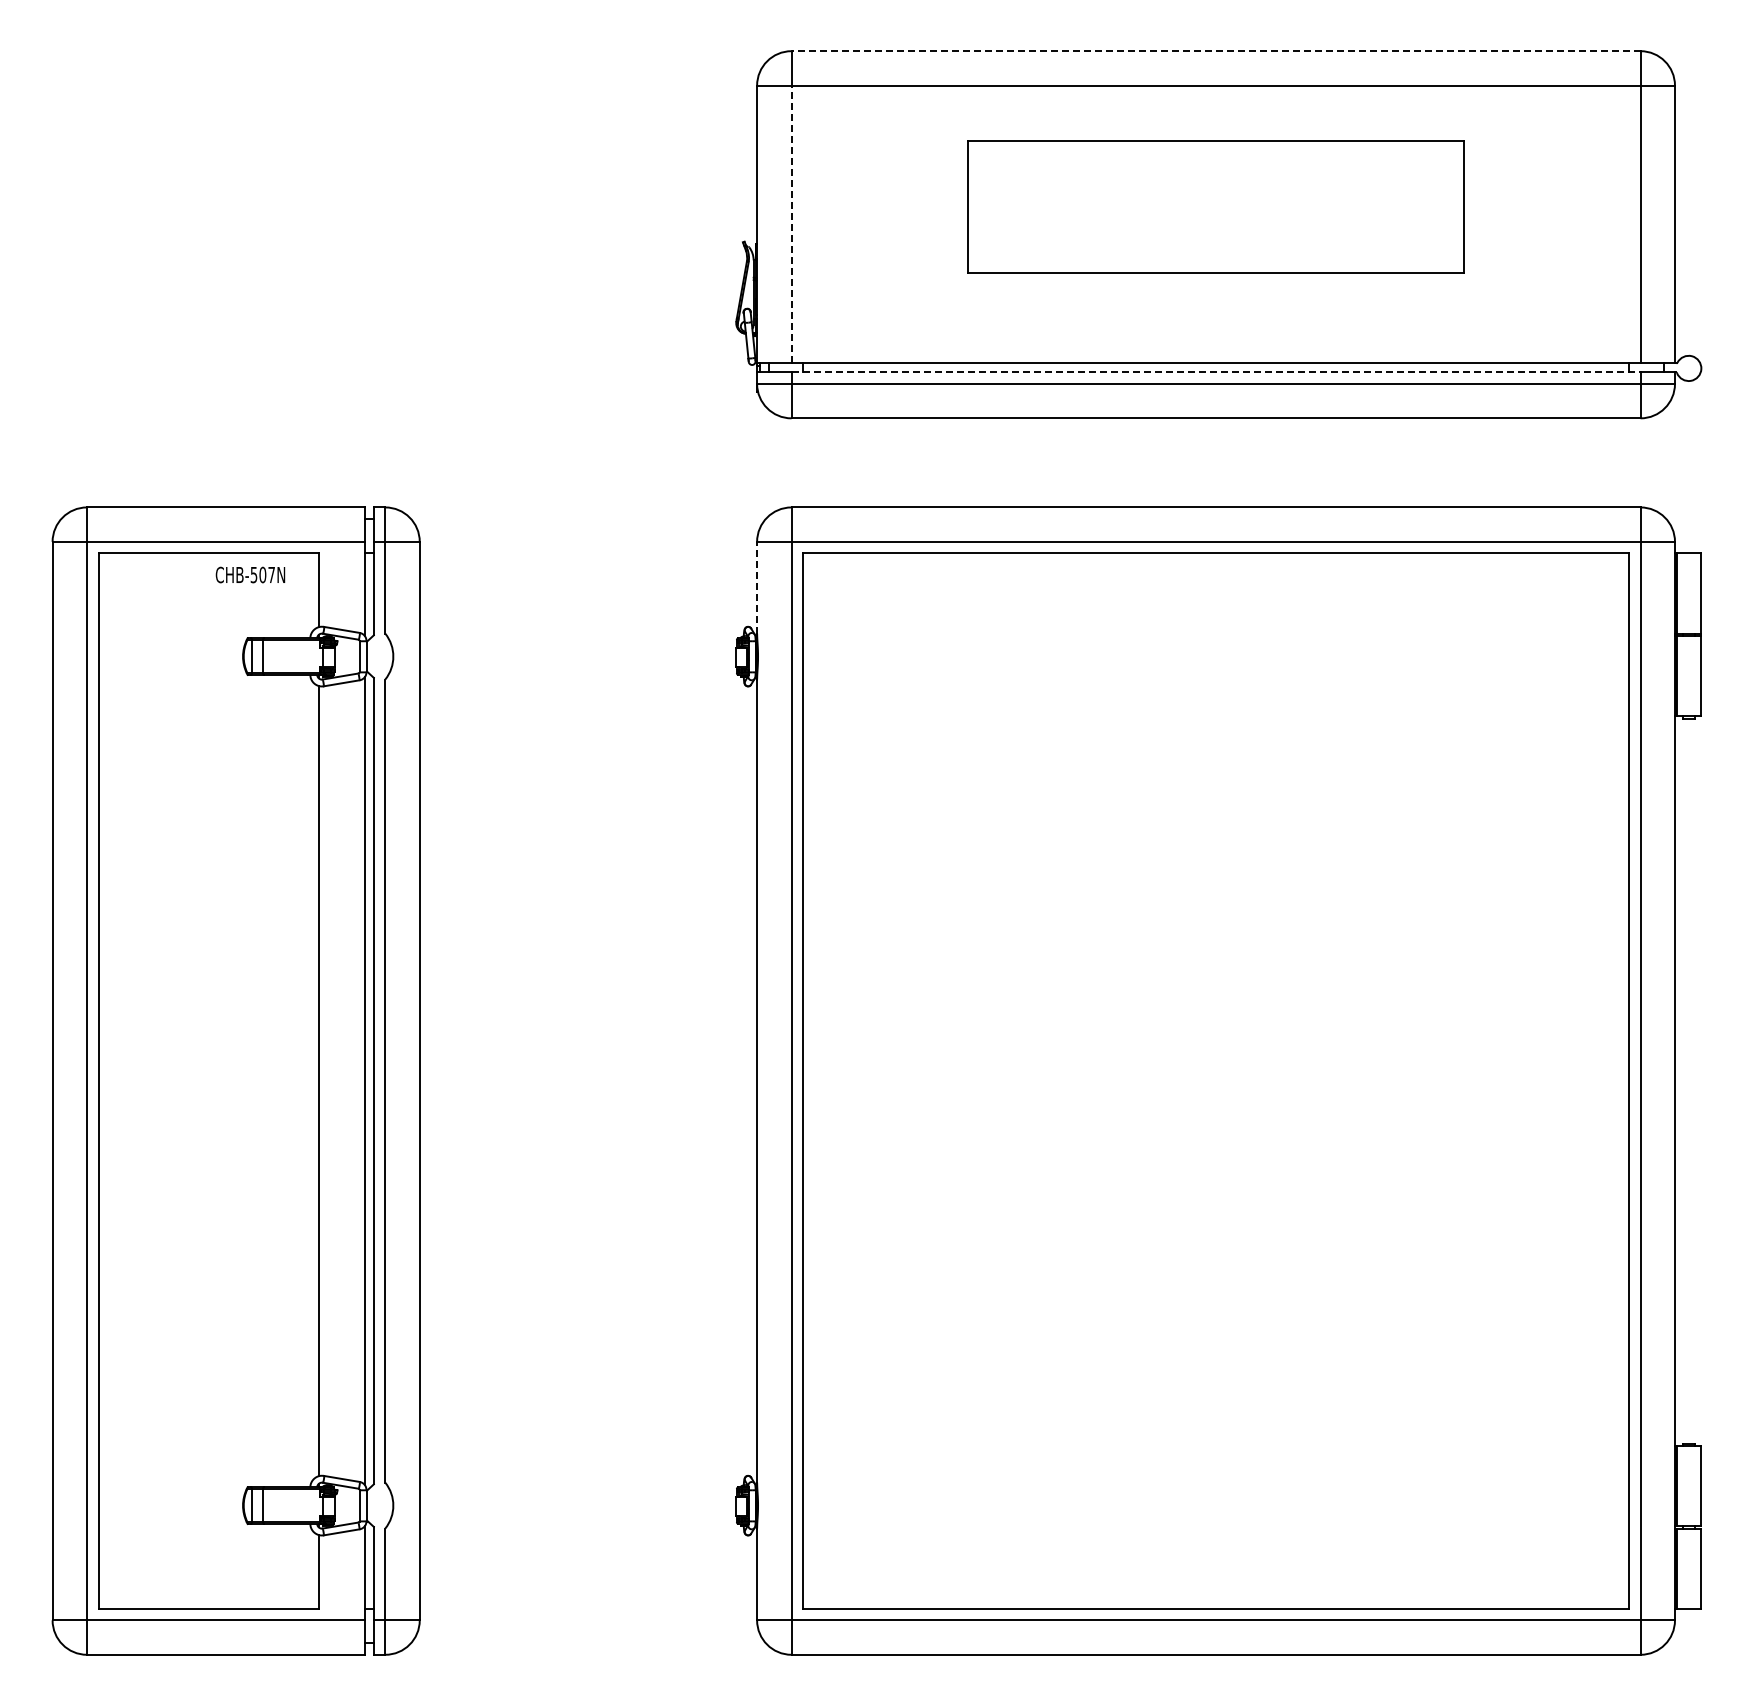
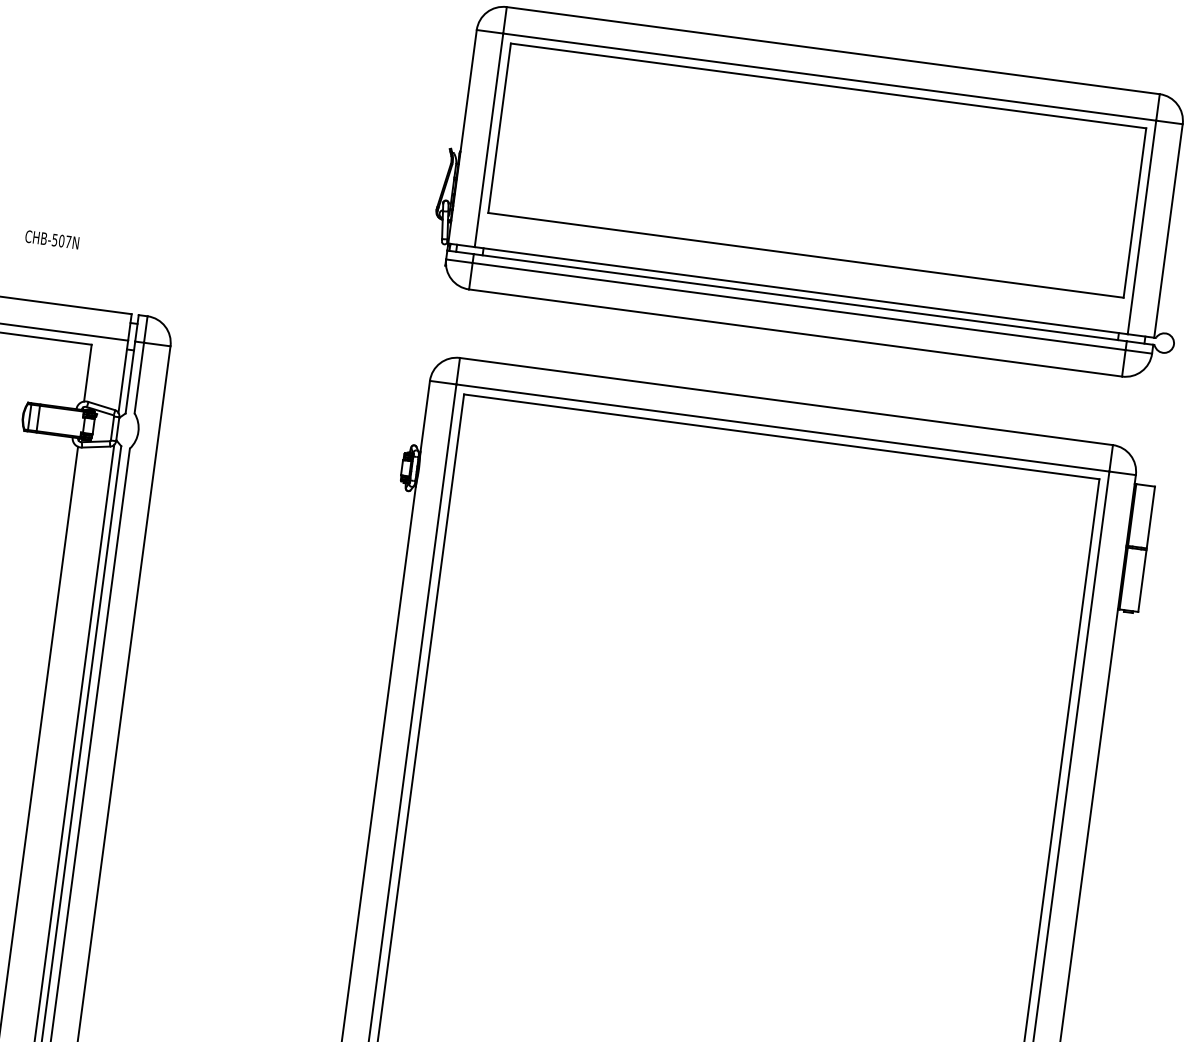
line: (1216, 51) -> (833, 50), dashed -> solid
part: (1215, 206) -> (816, 170), size x1.67
line: (791, 224) -> (488, 140), dashed -> solid
line: (1216, 372) -> (800, 297), dashed -> solid
text: (250, 574) -> (52, 239), moved
line: (757, 587) -> (425, 416), dashed -> solid

